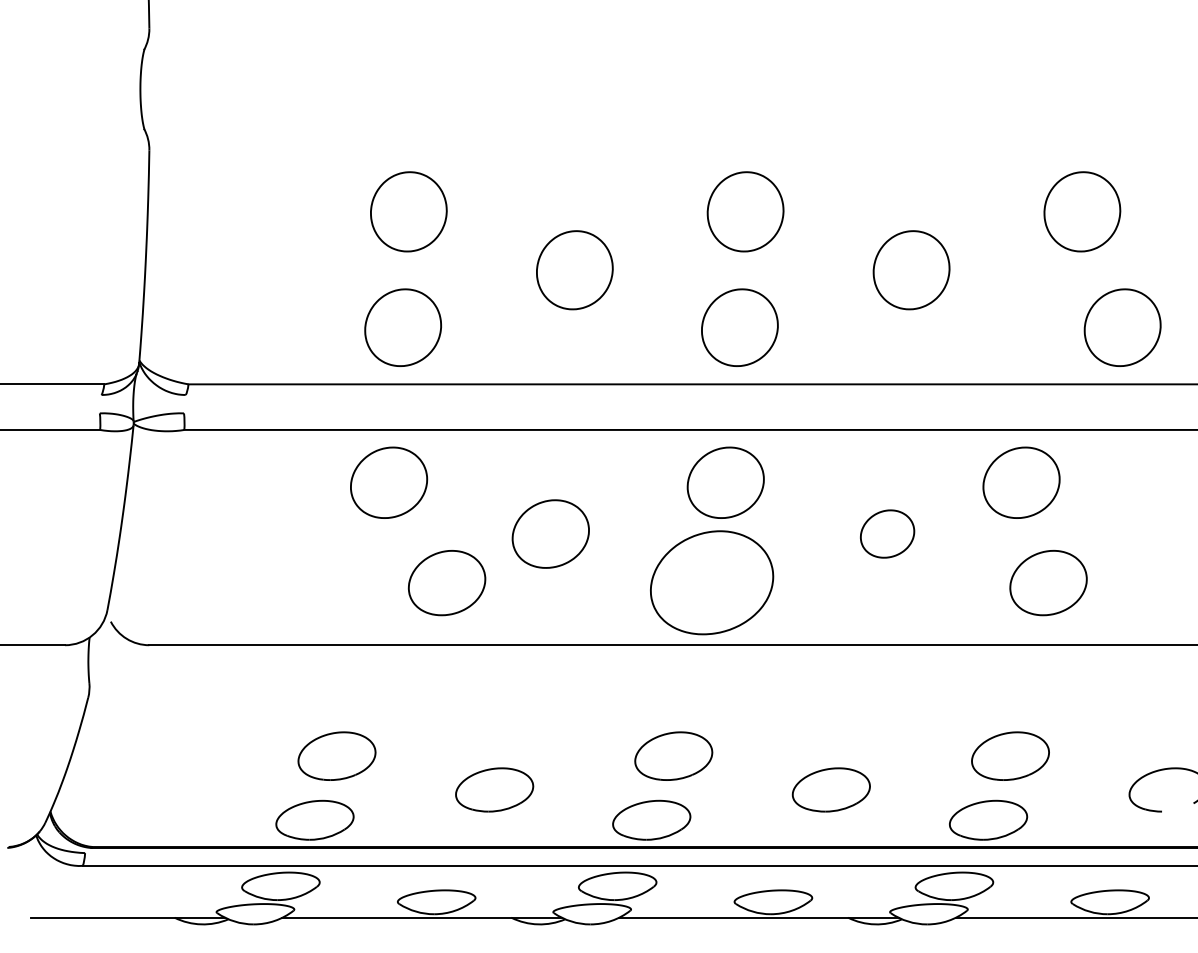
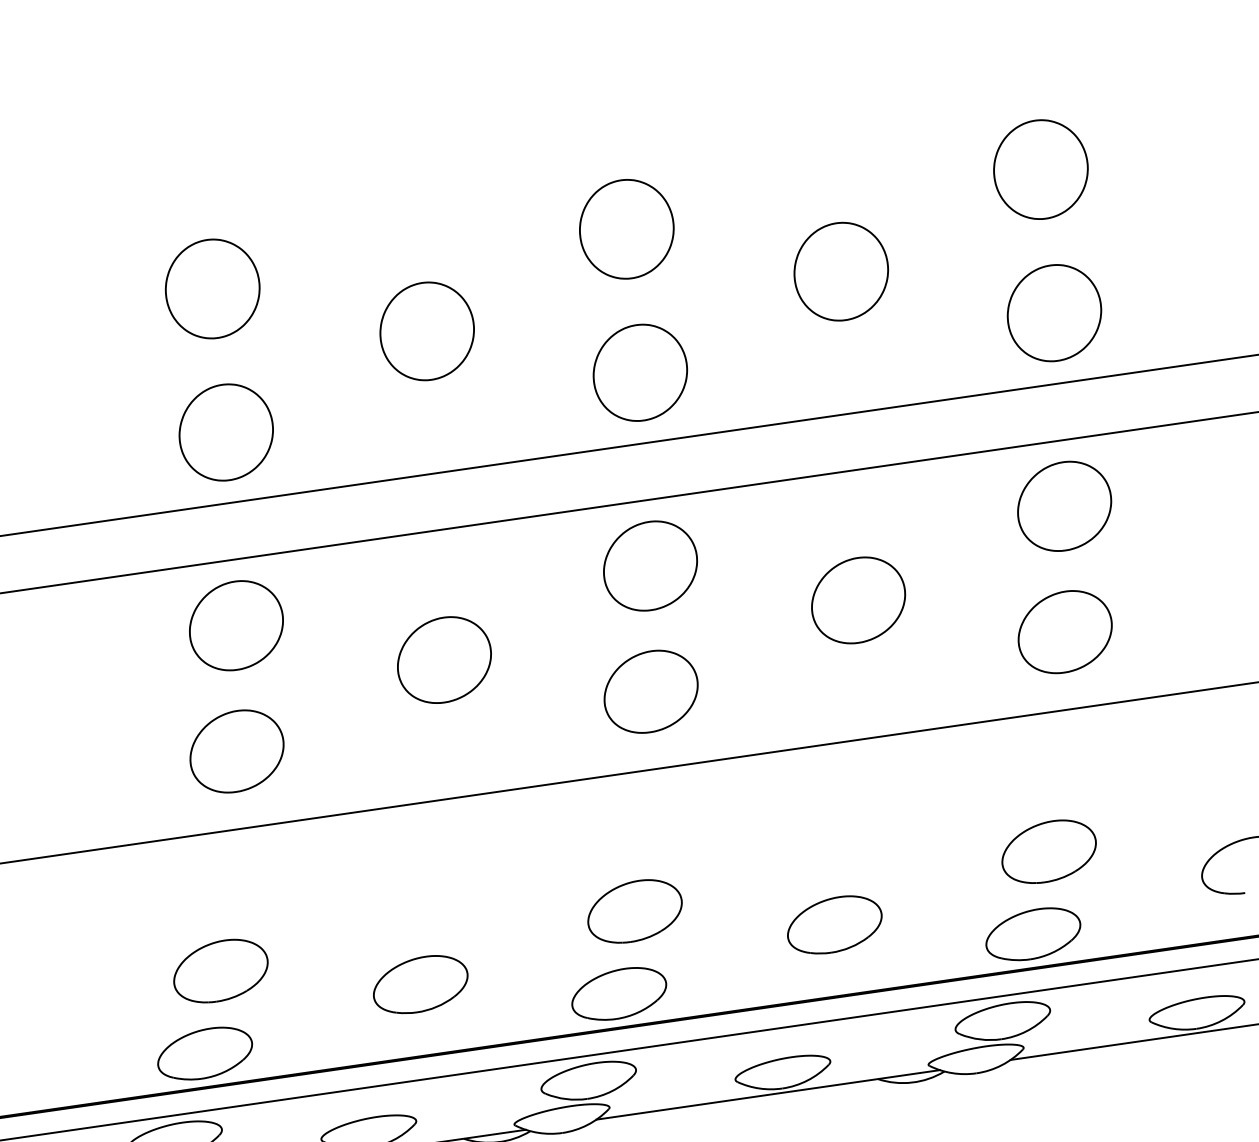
part: (1122, 327) -> (1054, 312), moved
part: (1021, 482) -> (1064, 505), moved
part: (887, 533) -> (858, 599), size x1.43
part: (446, 583) -> (236, 752), moved
part: (711, 583) -> (650, 692), size x0.62

